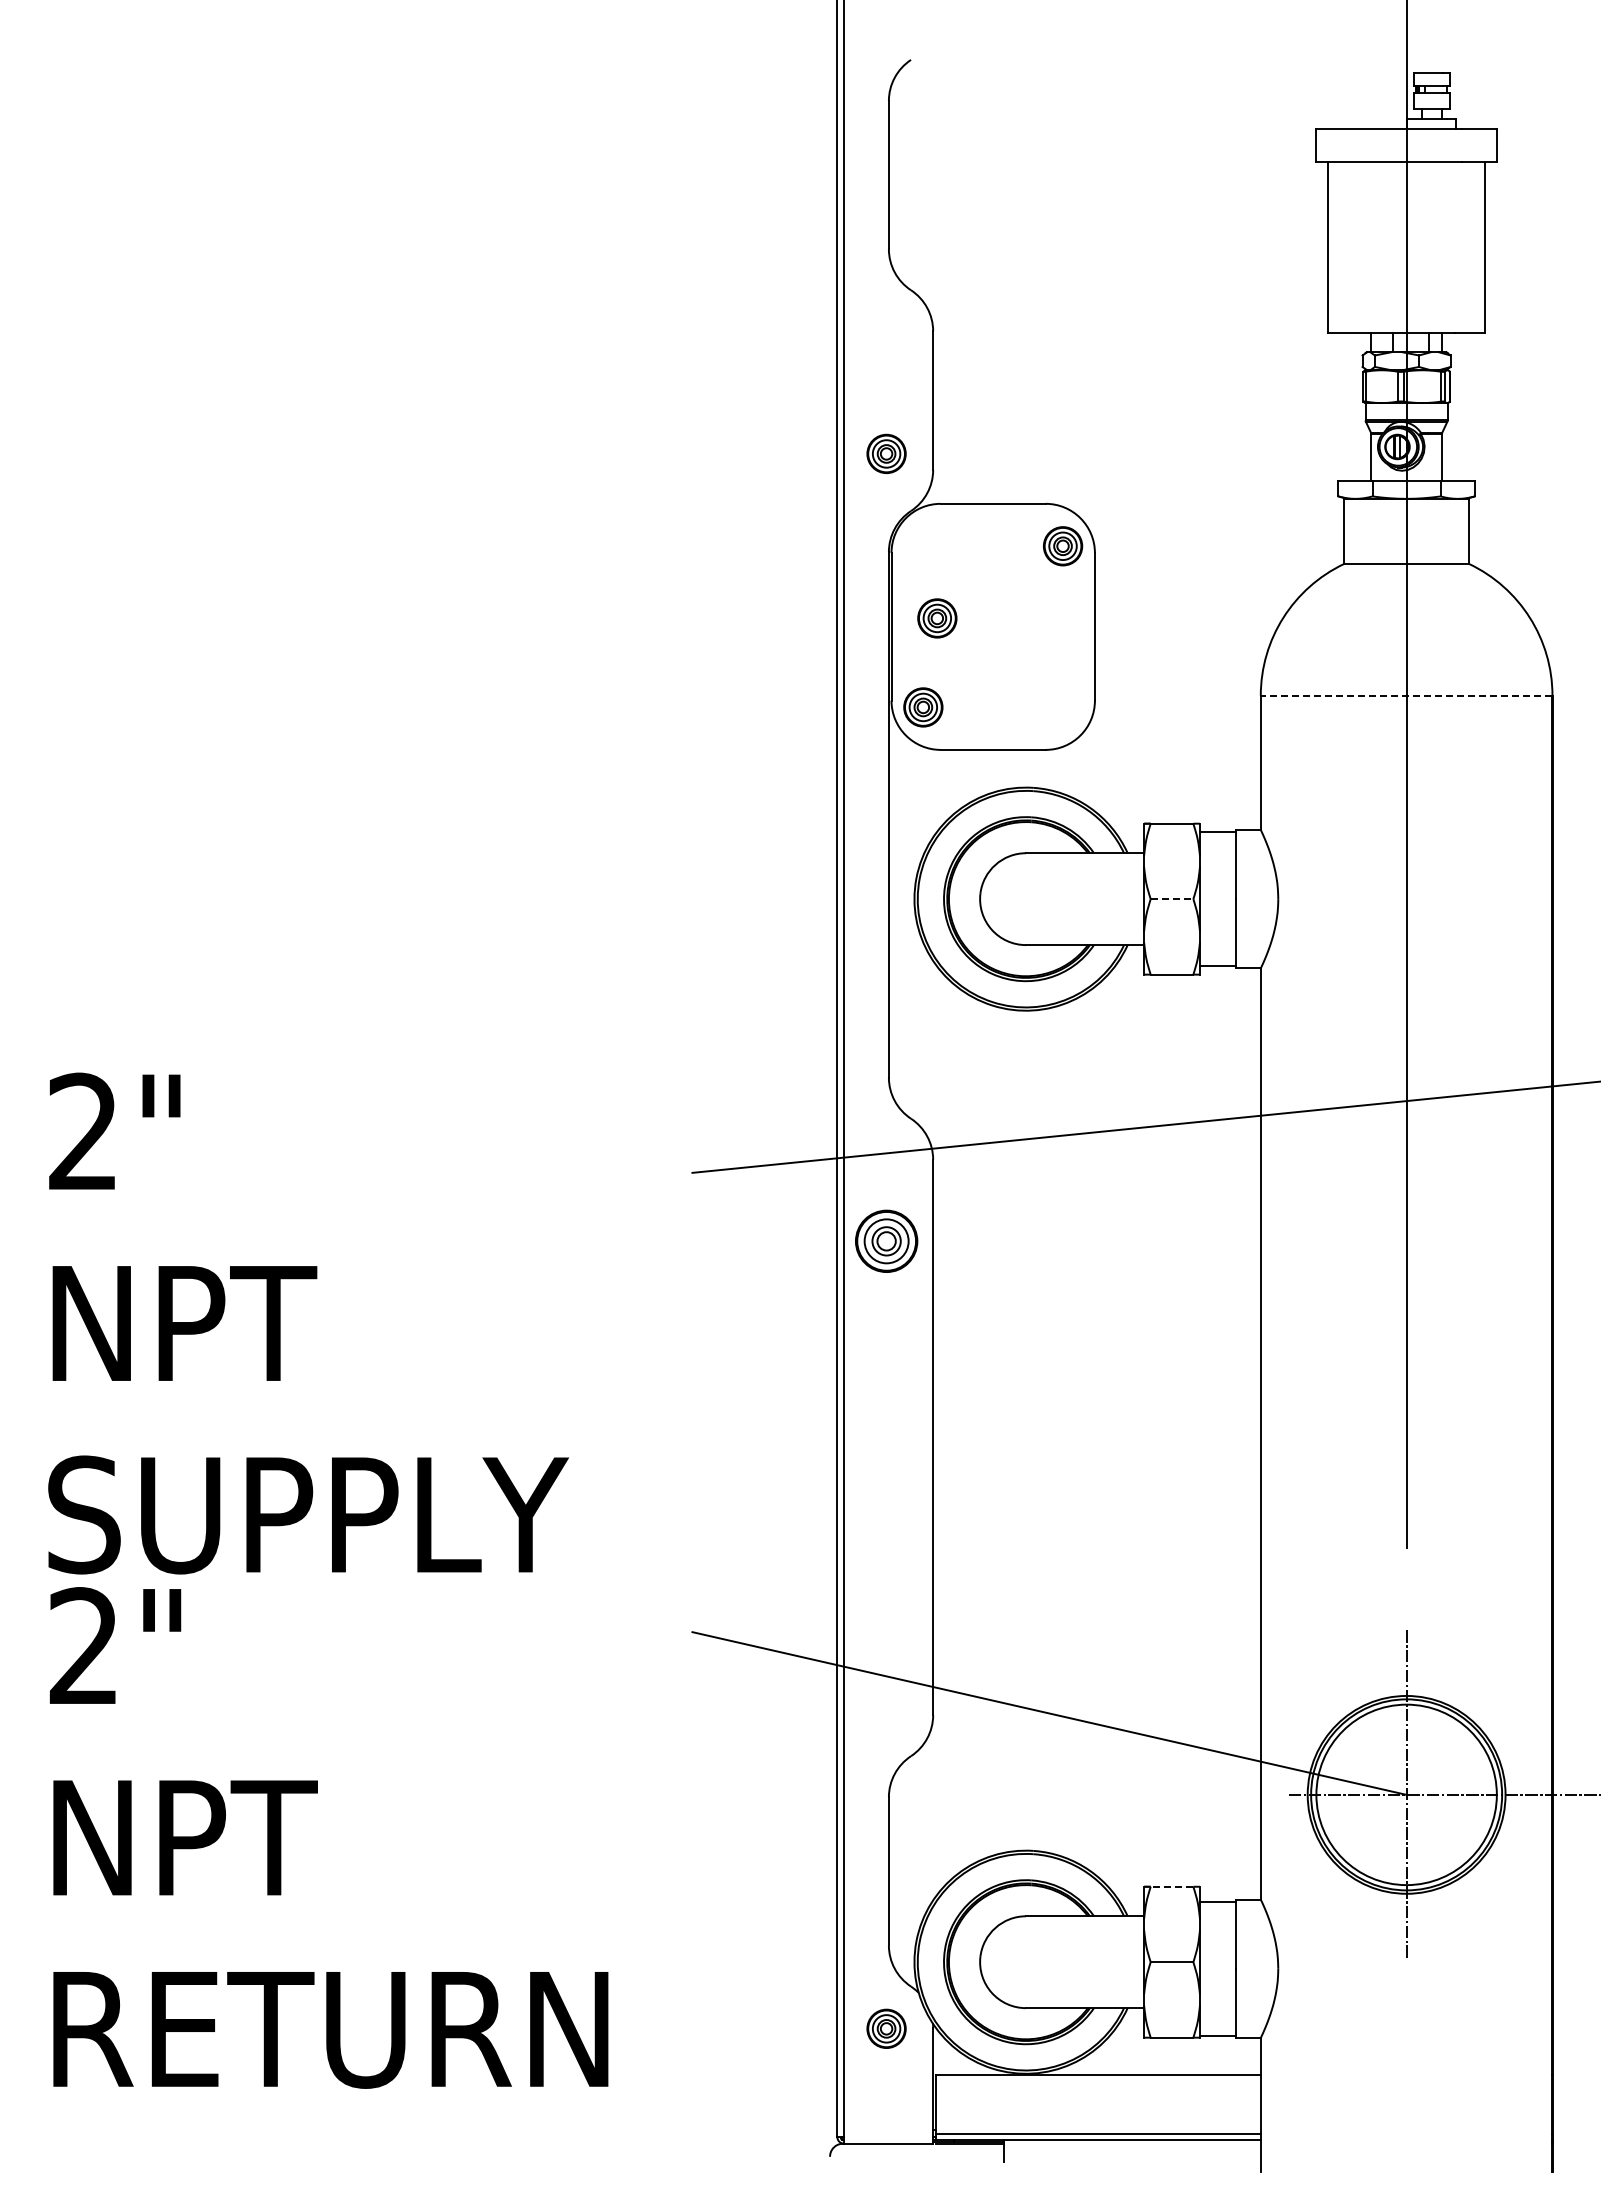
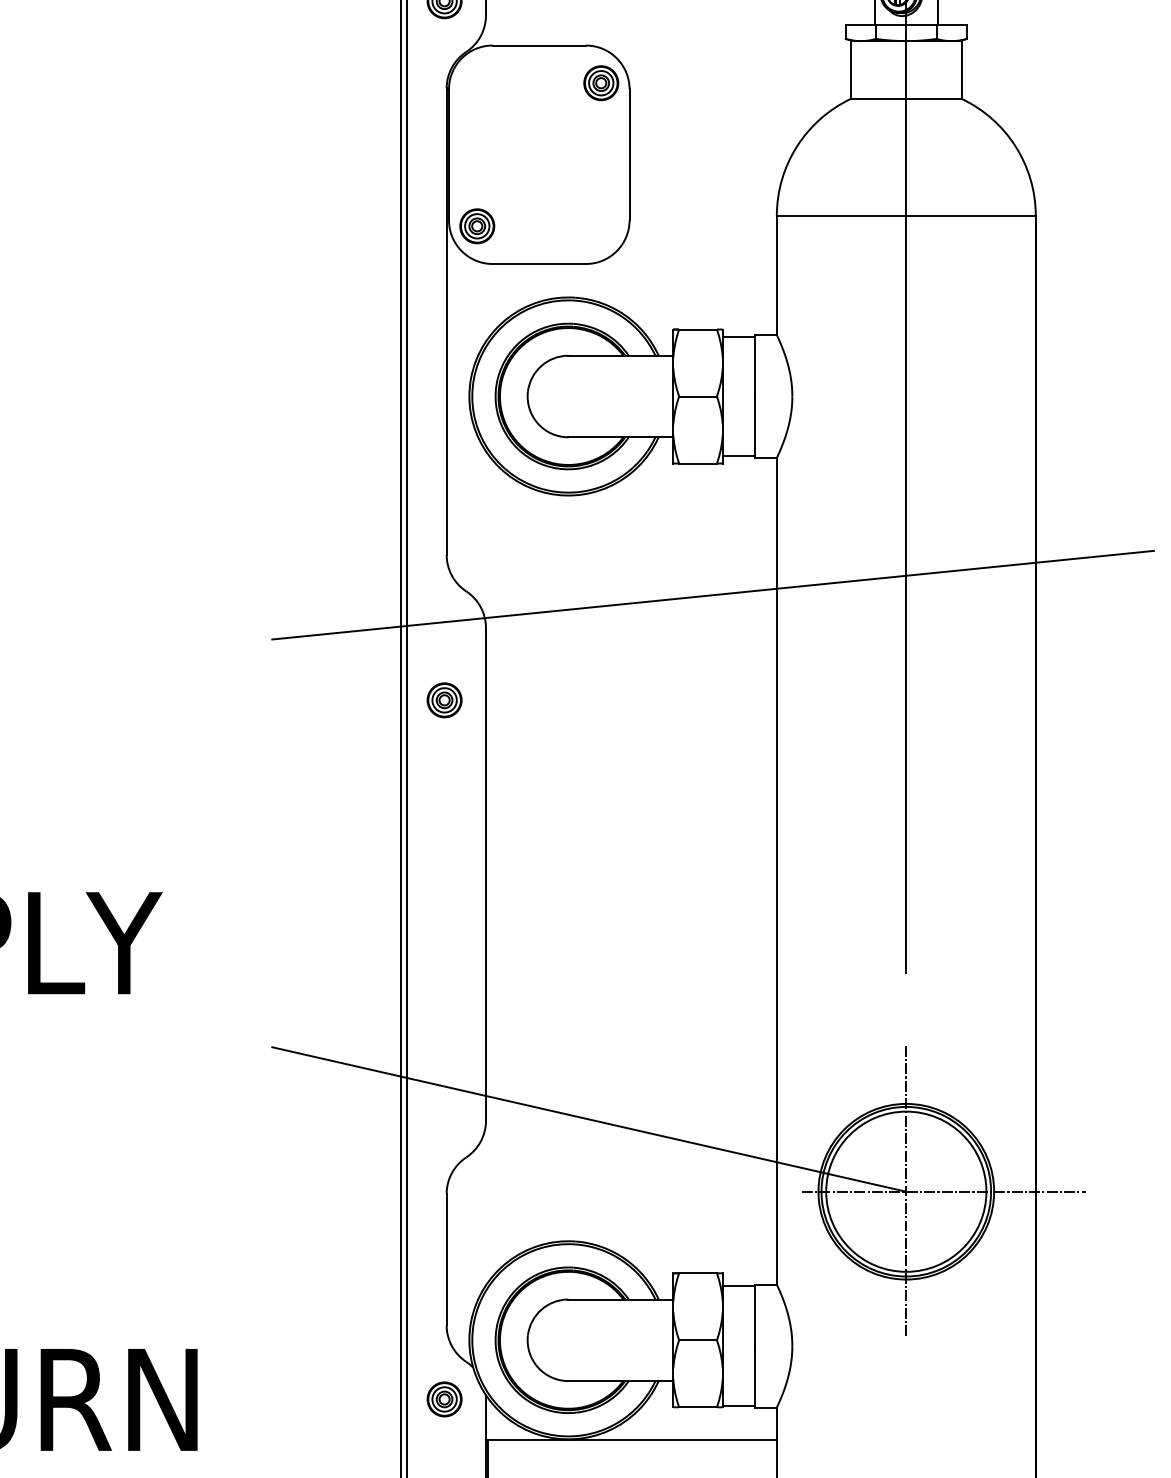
part: (937, 618) -> (489, 147), removed
line: (1406, 695) -> (906, 215), dashed -> solid
line: (1172, 899) -> (698, 396), dashed -> solid
part: (886, 1241) -> (444, 700), size x0.62
line: (1171, 1886) -> (697, 1273), dashed -> solid

